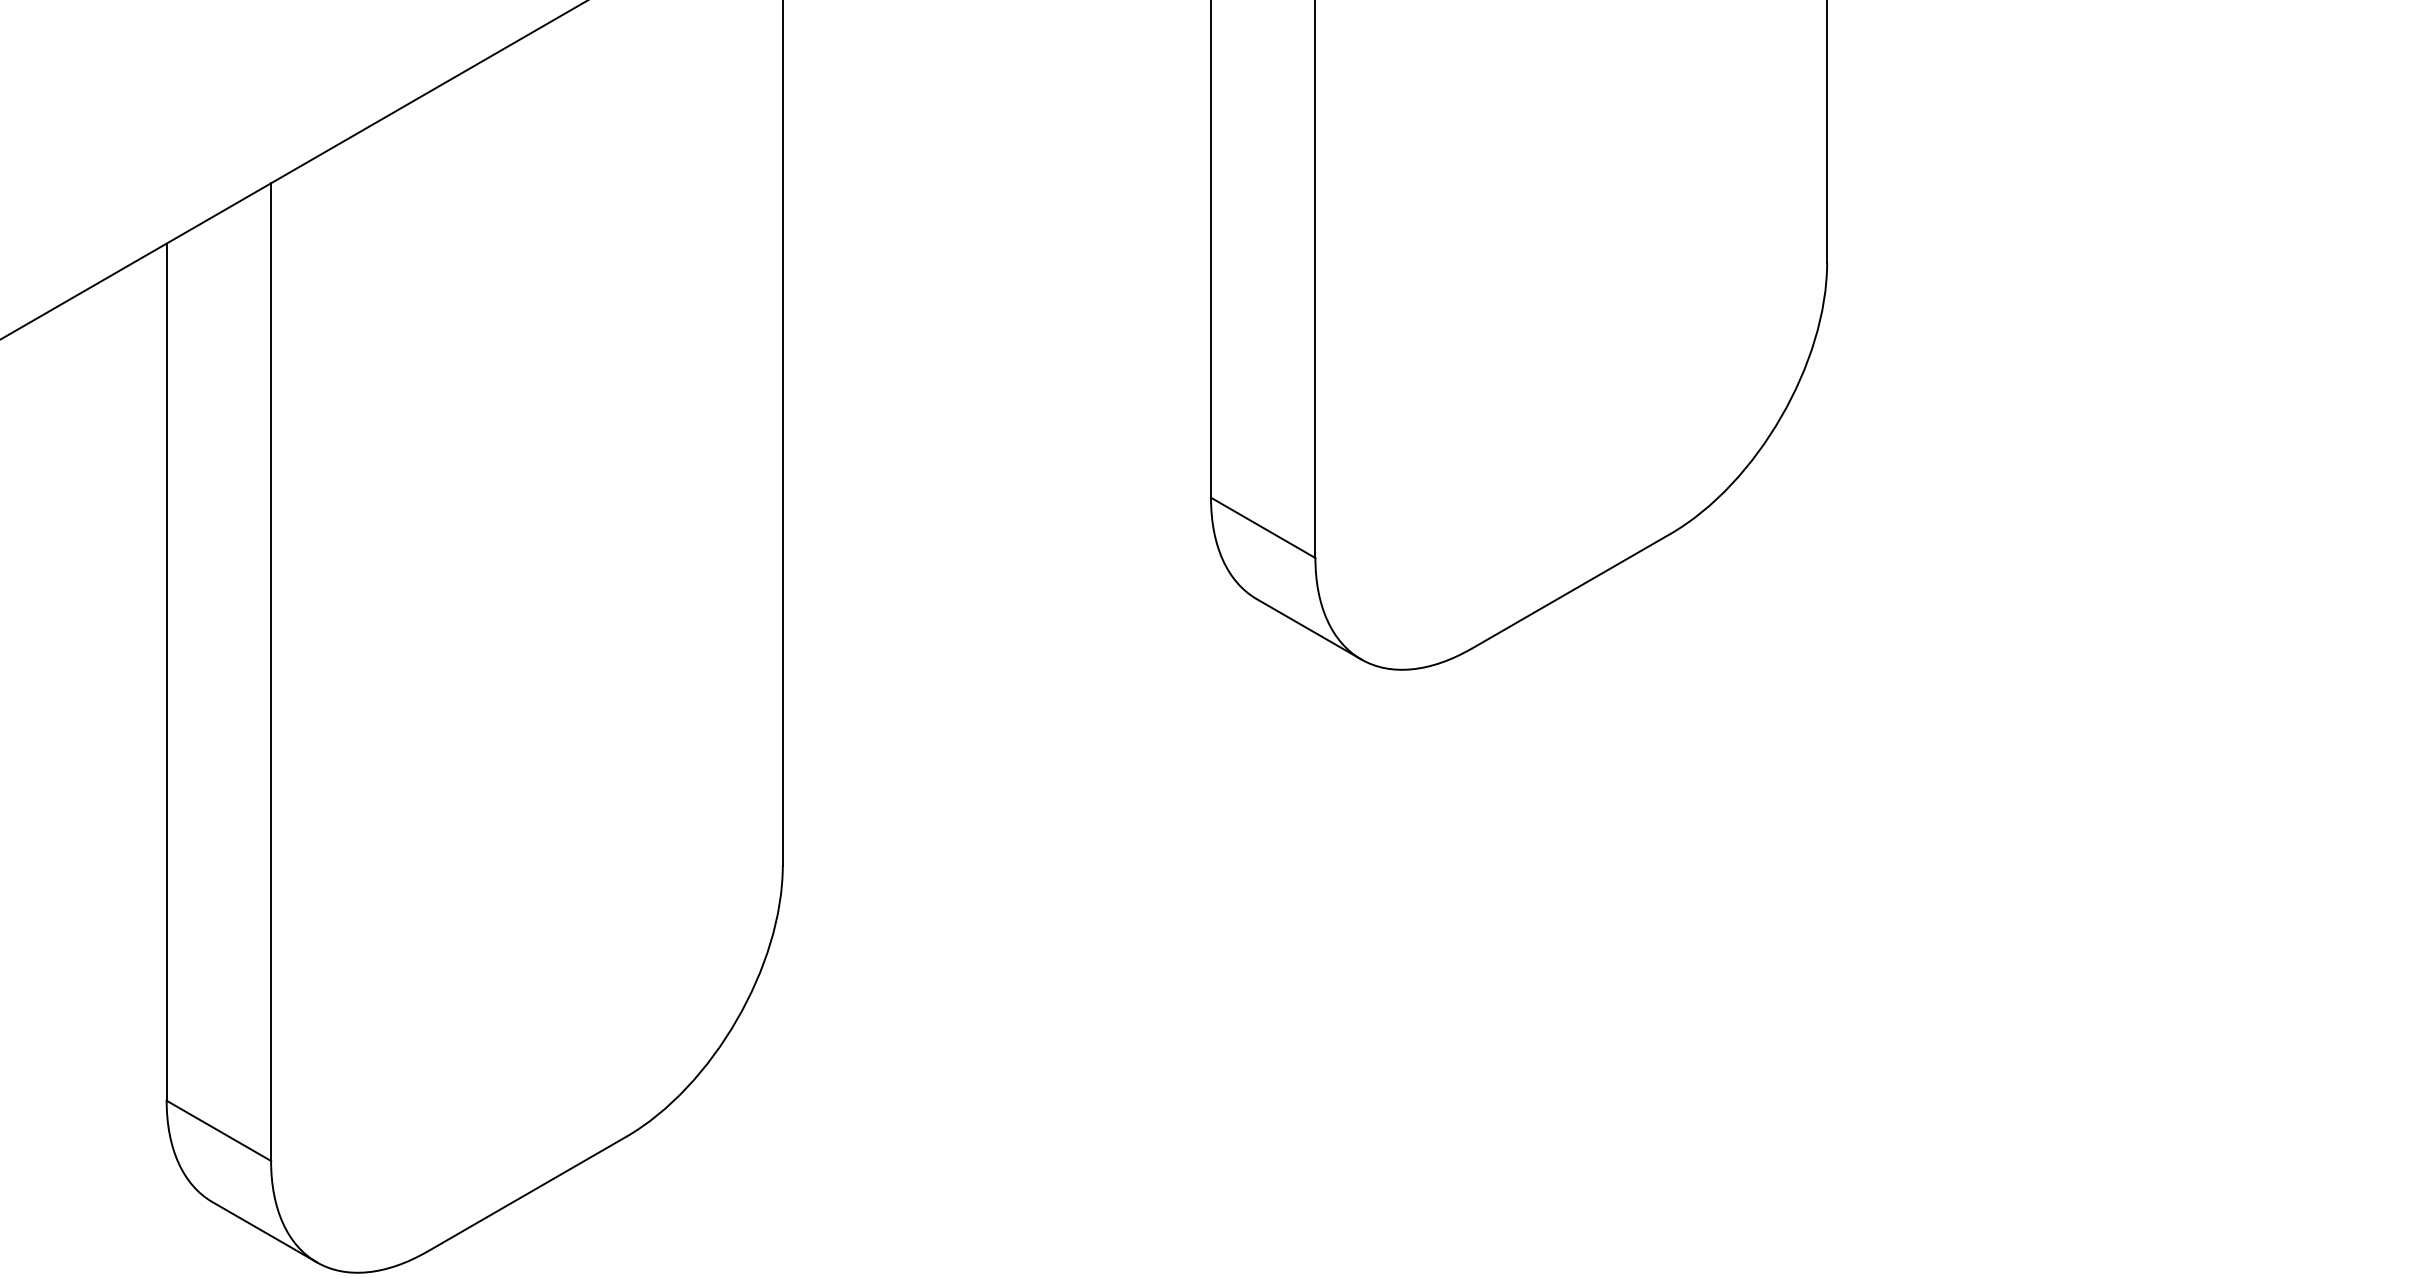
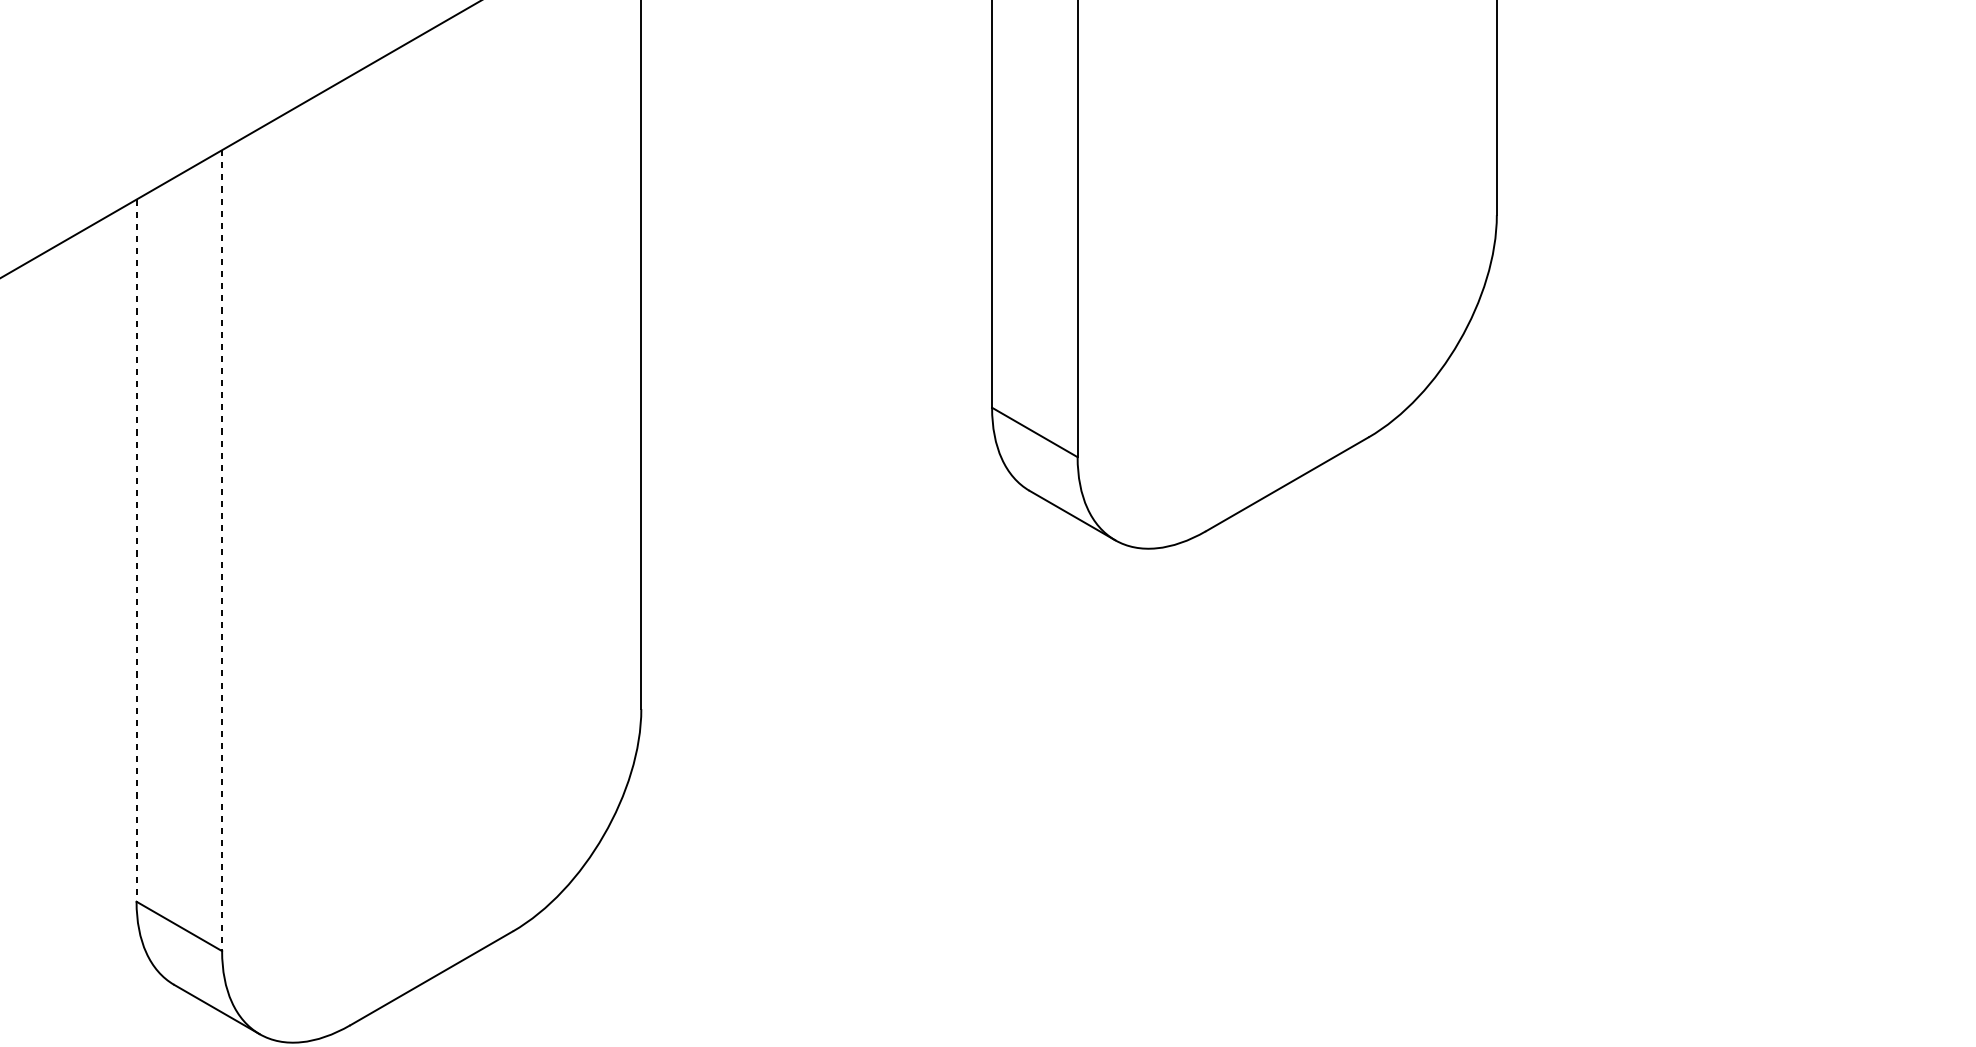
line: (166, 672) -> (136, 550), solid -> dashed
line: (271, 672) -> (222, 550), solid -> dashed

